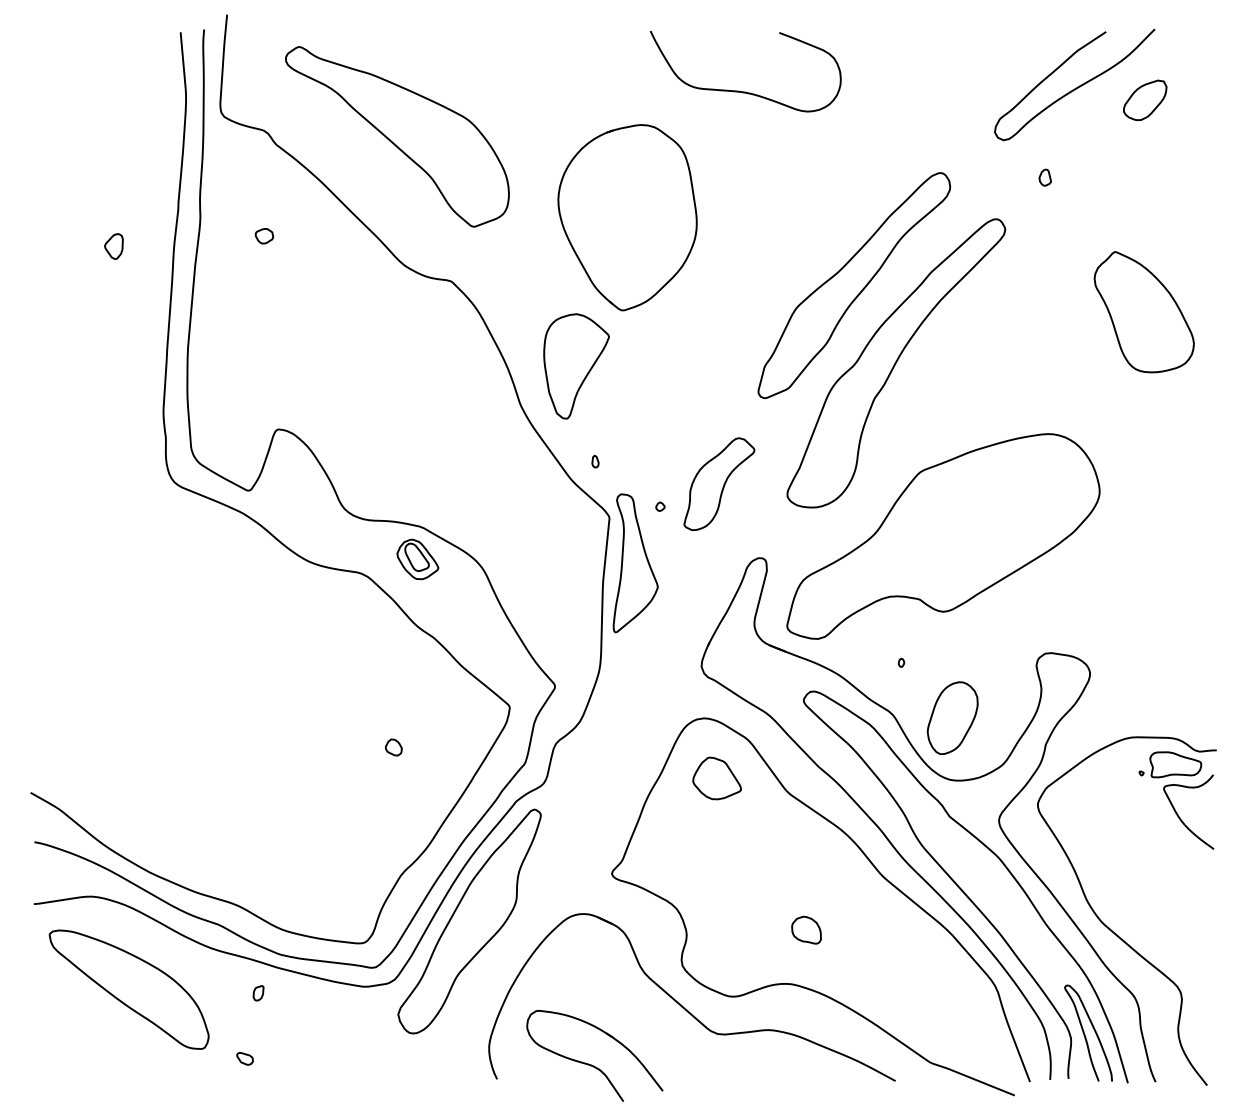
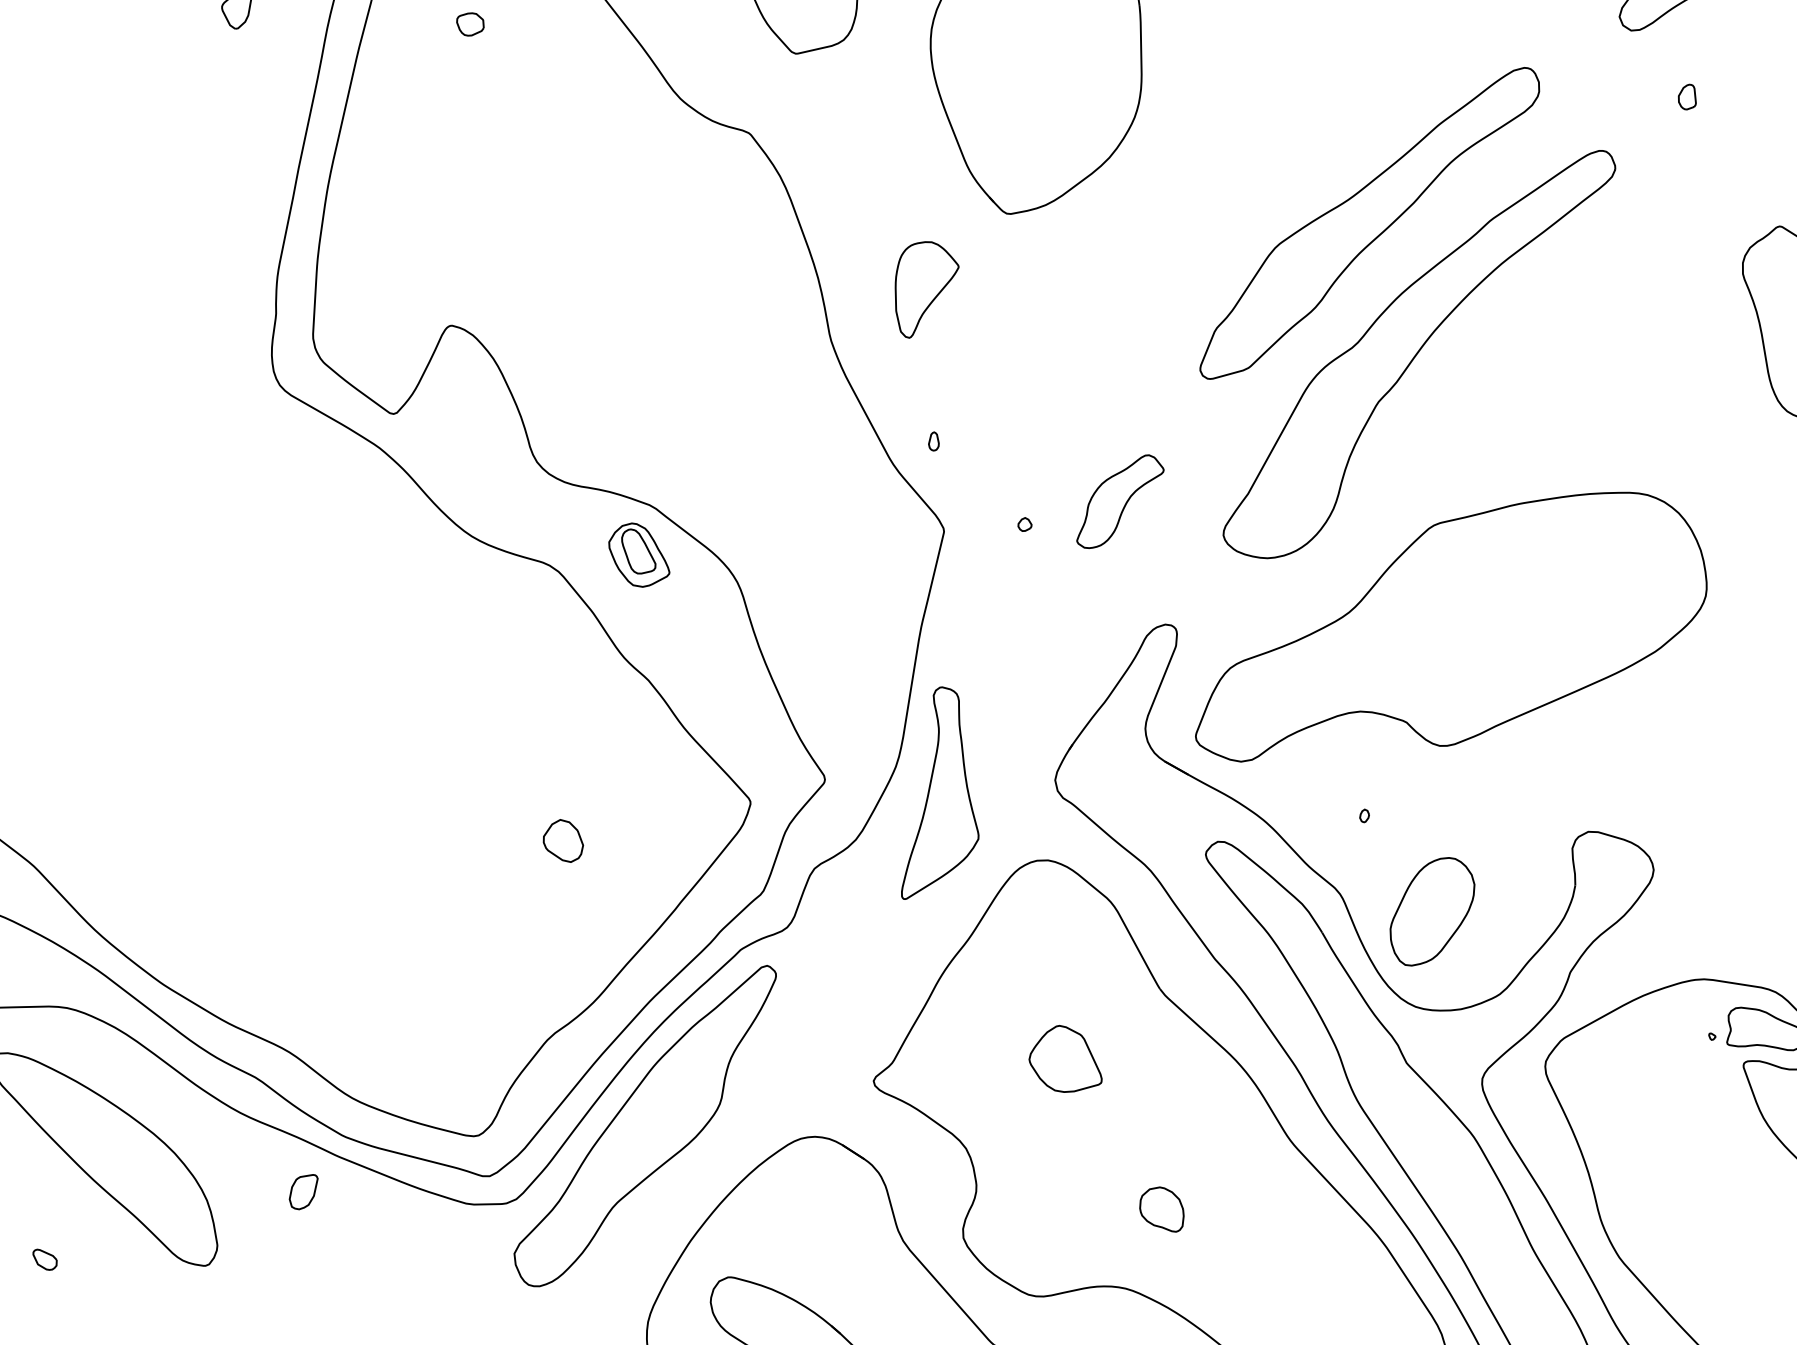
part: (576, 366) -> (924, 290), size x0.6
part: (719, 483) -> (1121, 501), size x0.7
part: (635, 563) -> (949, 796), moved
part: (393, 747) -> (562, 840), size x1.6
part: (716, 778) -> (1066, 1059), moved
part: (258, 993) -> (303, 1192), size x1.6
part: (244, 1058) -> (44, 1259), moved

